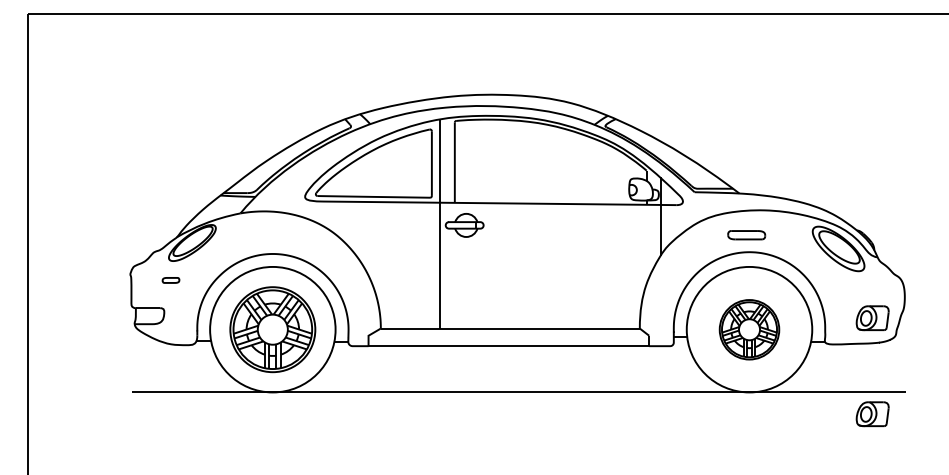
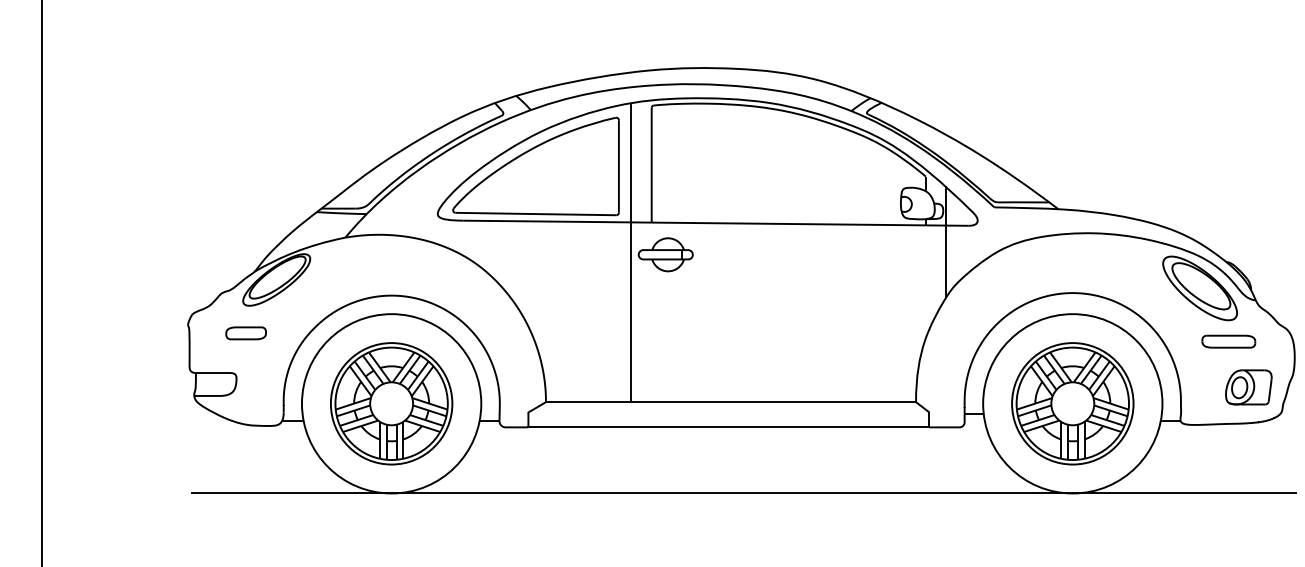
part: (746, 235) -> (1228, 342), moved
part: (170, 280) -> (245, 333), size x1.67
part: (749, 329) -> (1072, 403), size x1.43
part: (872, 414) -> (1248, 525), removed

